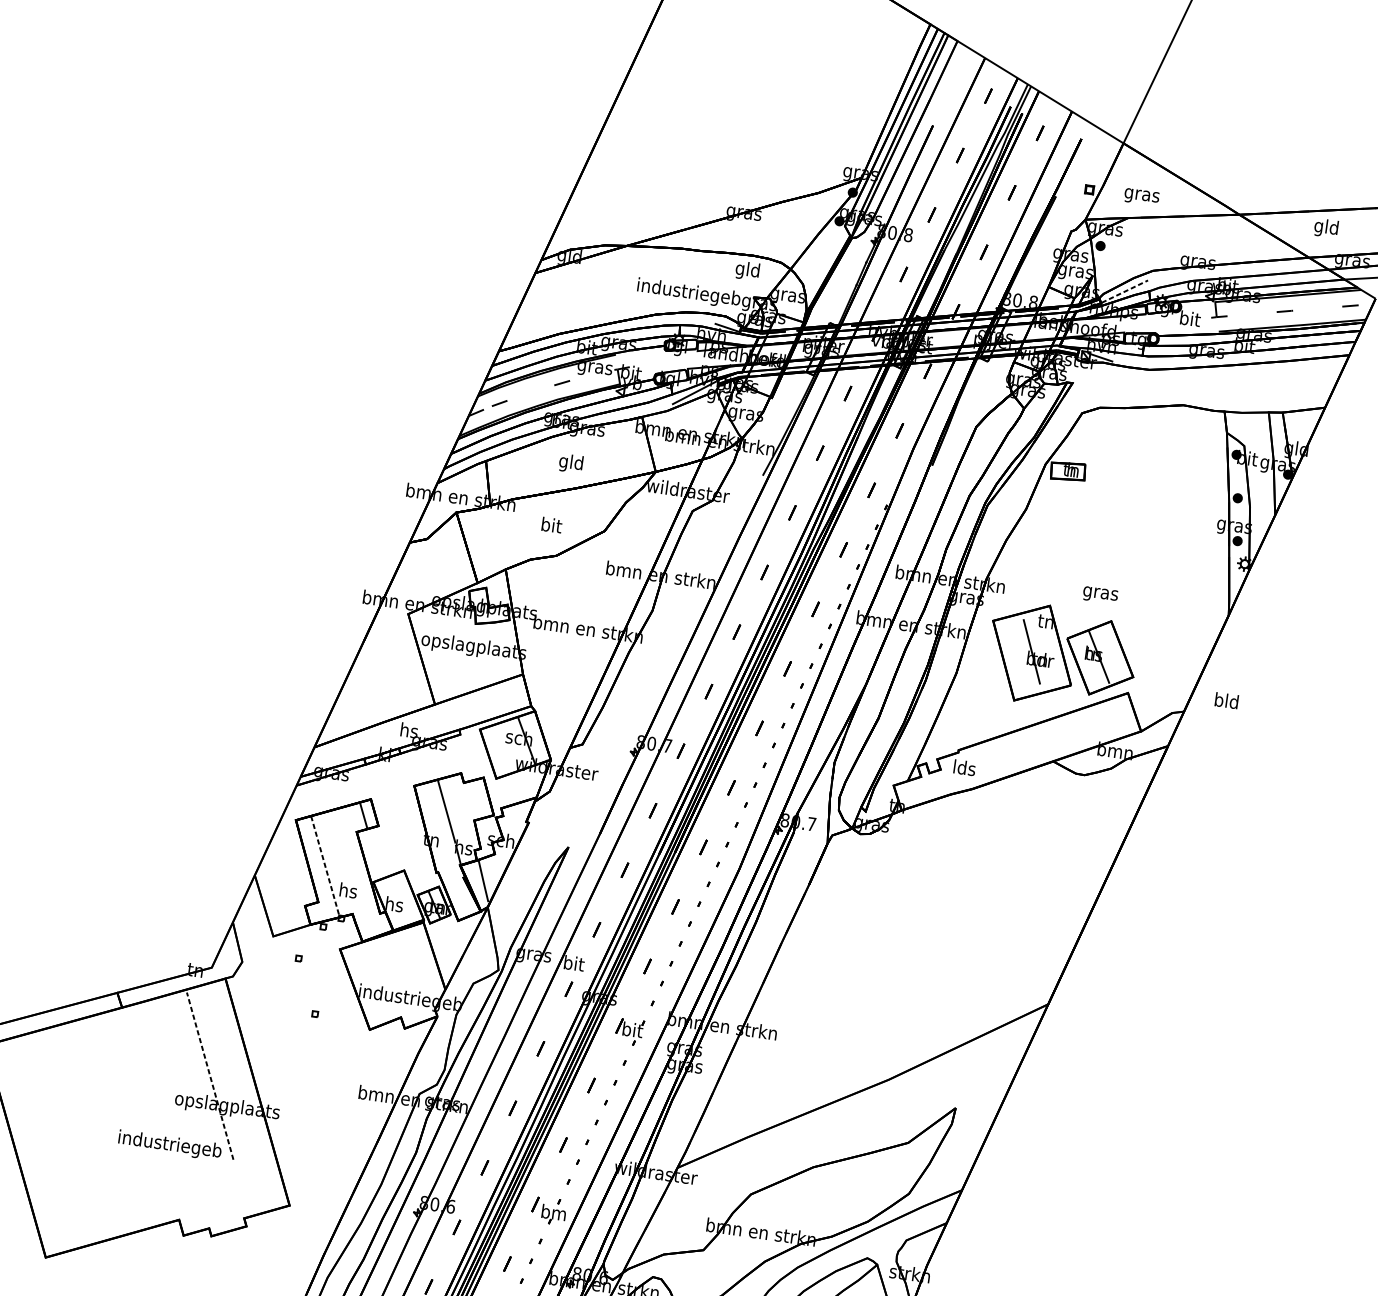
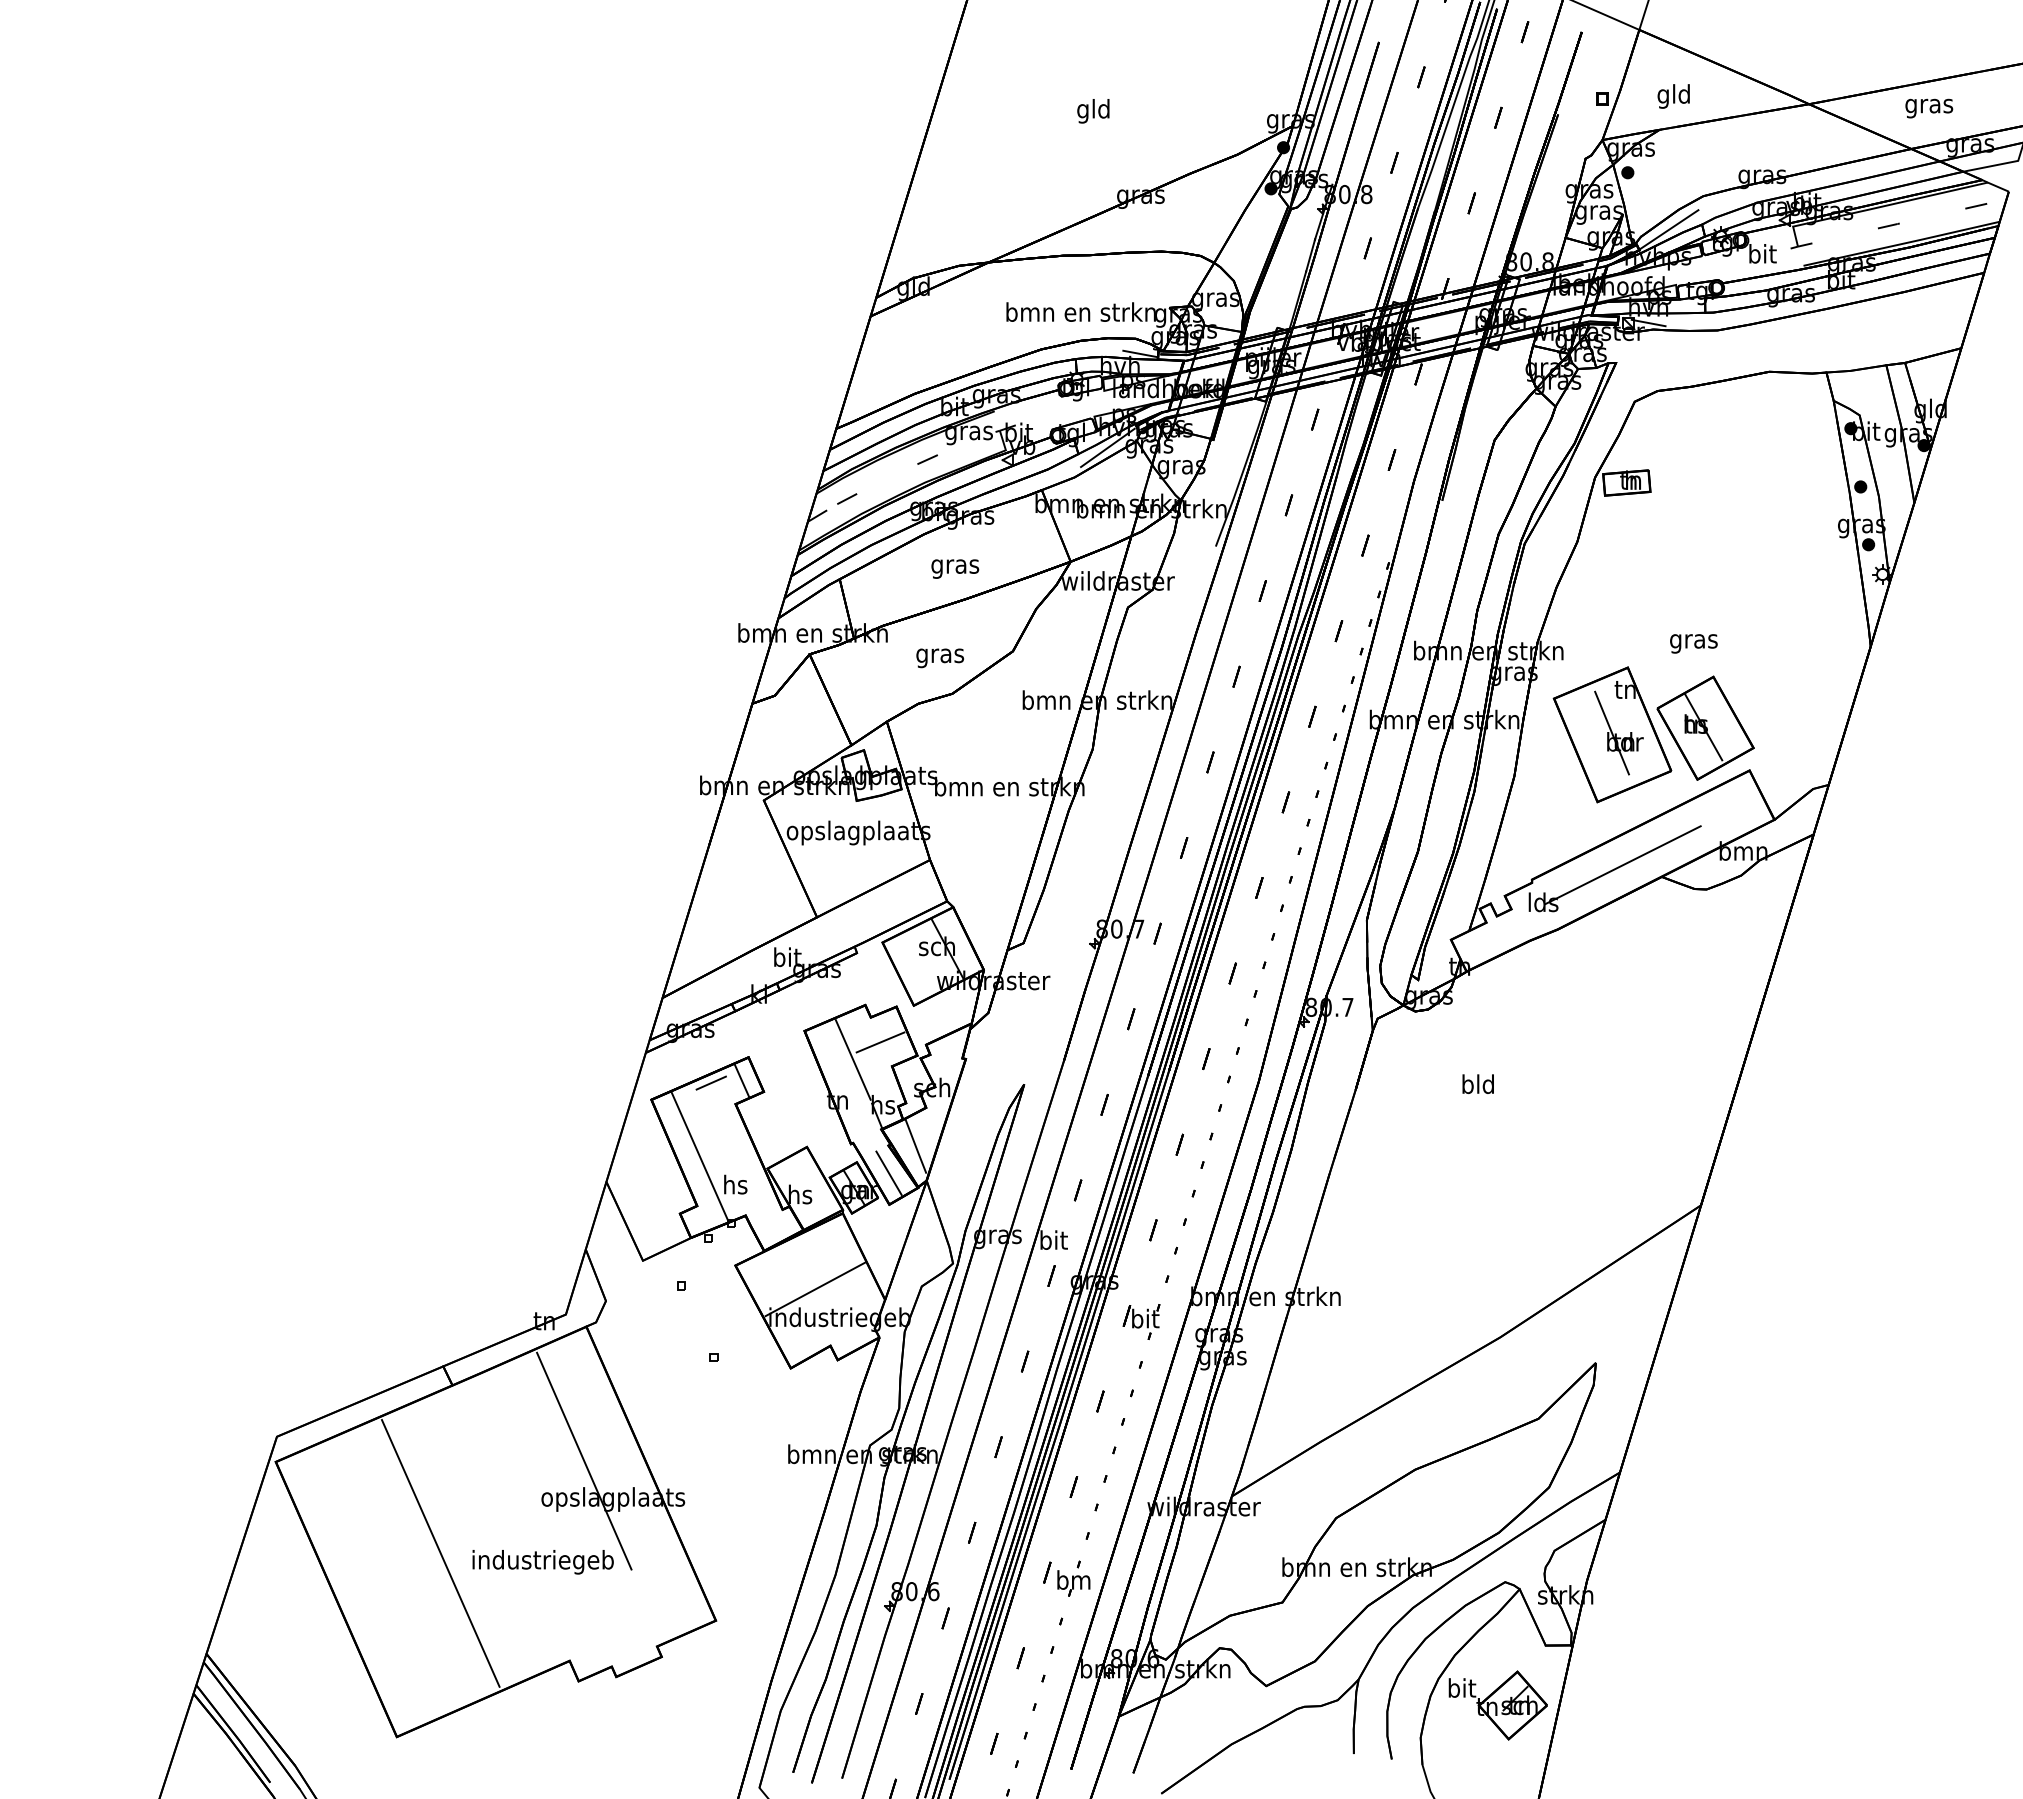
text: (1141, 195) -> (1673, 96), gras -> gld
text: (1326, 227) -> (1929, 105), gld -> gras
text: (747, 271) -> (1093, 111), moved
line: (1125, 291) -> (1669, 229), dashed -> solid
text: (688, 293) -> (1080, 314), industriegeb -> bmn en strkn
text: (571, 463) -> (955, 566), gld -> gras
text: (551, 526) -> (940, 655), bit -> gras
text: (1226, 700) -> (1477, 1083), moved
text: (409, 730) -> (787, 957), hs -> bit
line: (1025, 749) -> (1622, 865), added
line: (468, 802) -> (880, 1042), added
line: (340, 813) -> (710, 1082), added
line: (325, 865) -> (699, 1155), dashed -> solid
line: (460, 897) -> (888, 1172), added
line: (395, 974) -> (815, 1289), added
line: (210, 1075) -> (584, 1460), dashed -> solid
line: (96, 1128) -> (440, 1553), added

